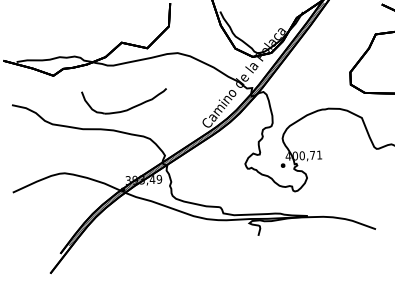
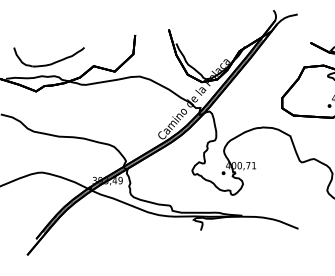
part: (125, 109) -> (49, 63), moved

